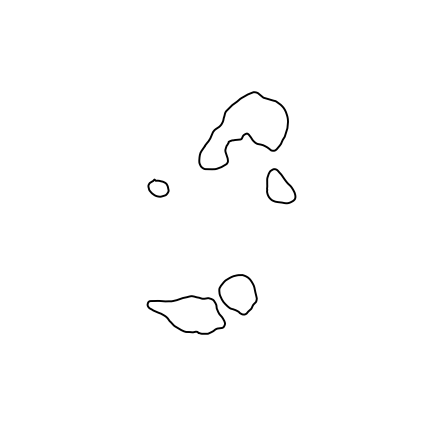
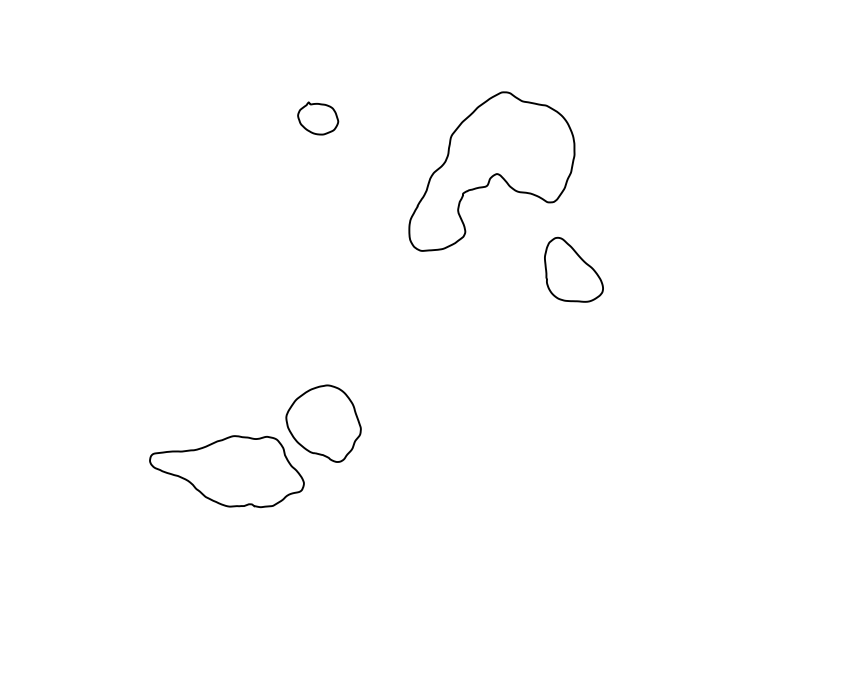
part: (158, 187) -> (317, 116), moved
part: (201, 304) -> (254, 450), moved

